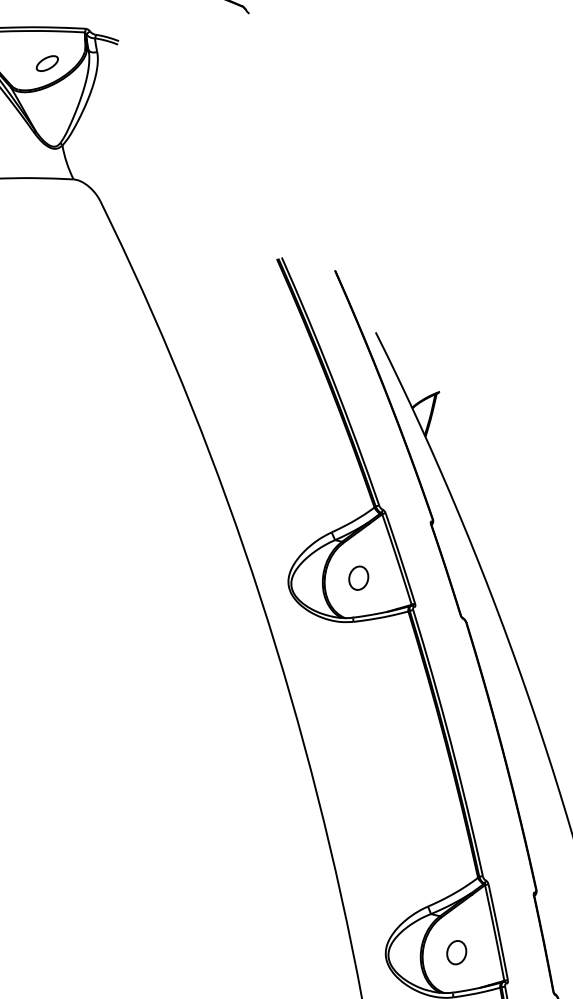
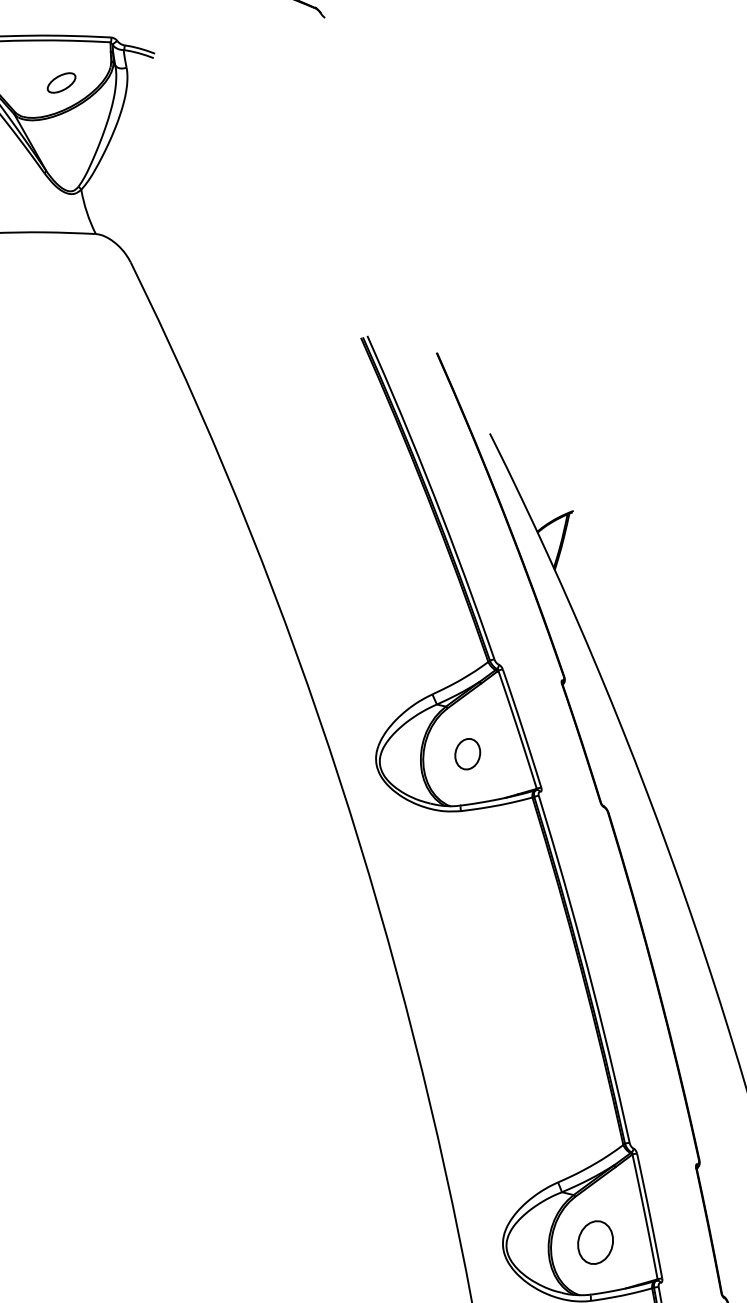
part: (456, 952) -> (595, 1242), size x1.4

